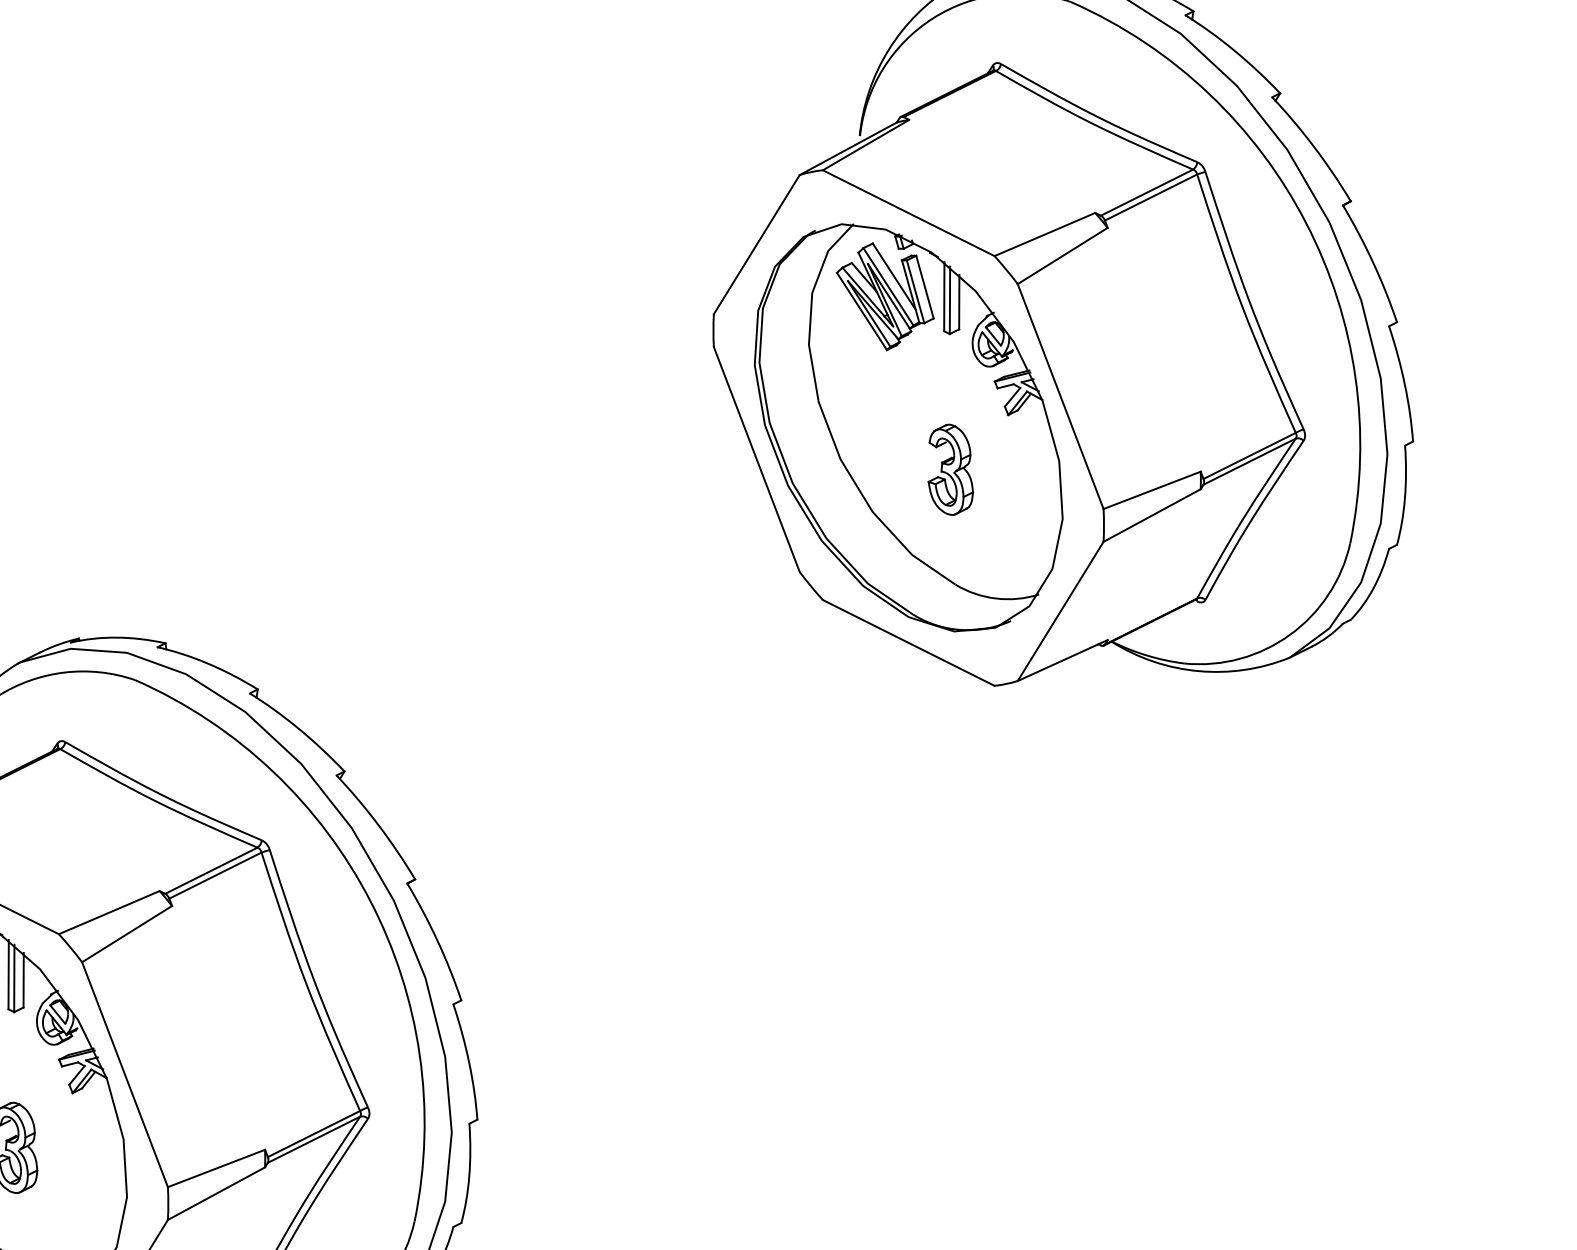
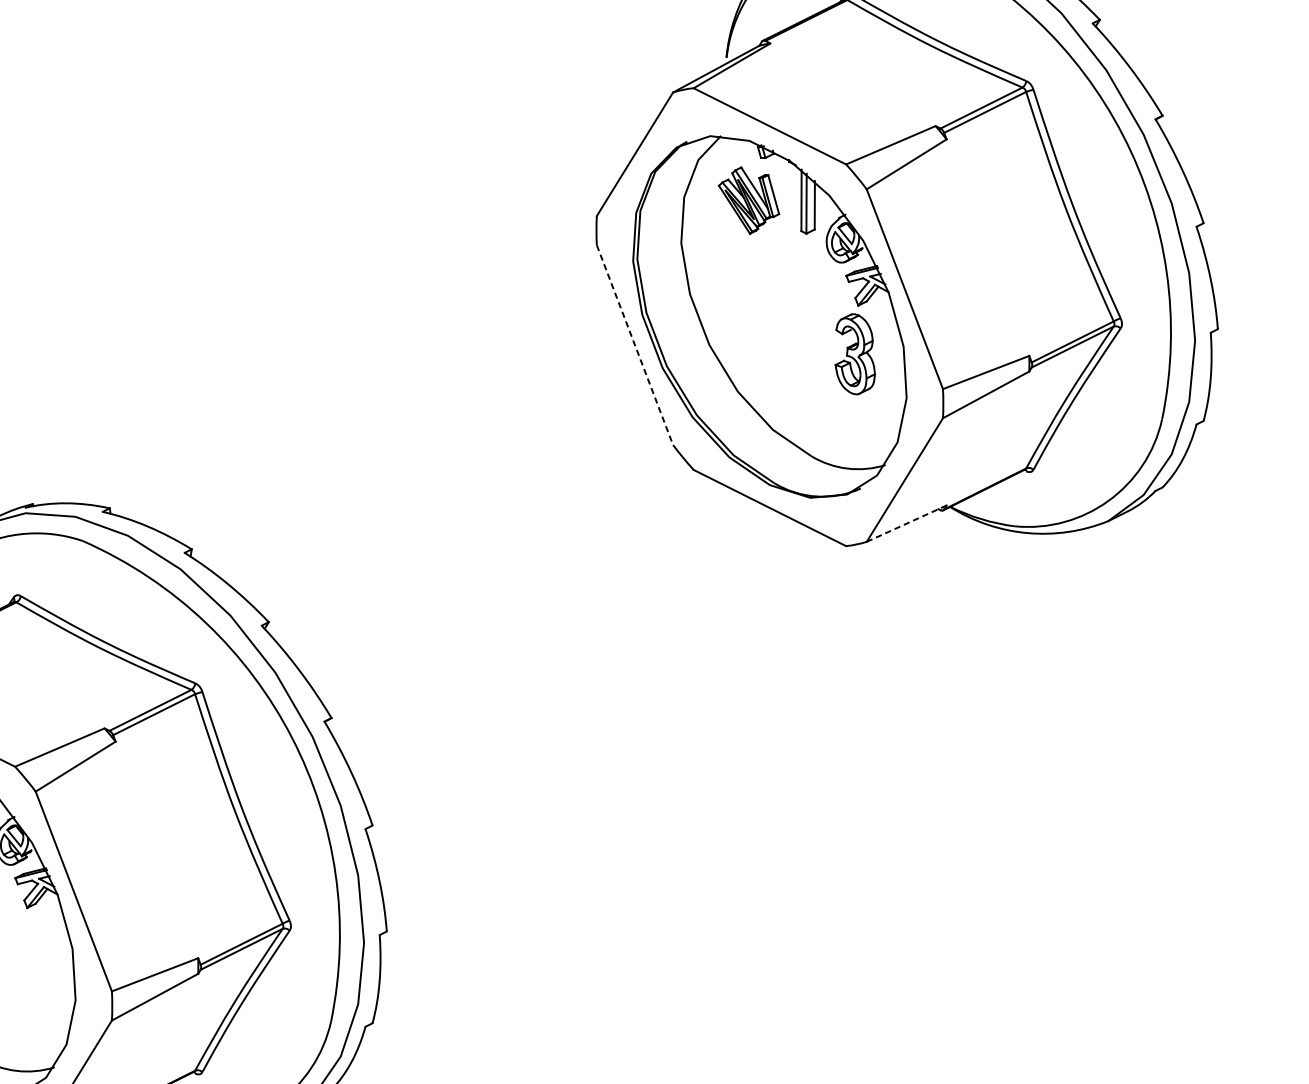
part: (884, 296) -> (748, 200), size x0.7
line: (756, 459) -> (634, 345), solid -> dashed
part: (950, 469) -> (854, 353), moved
line: (1062, 660) -> (906, 523), solid -> dashed

